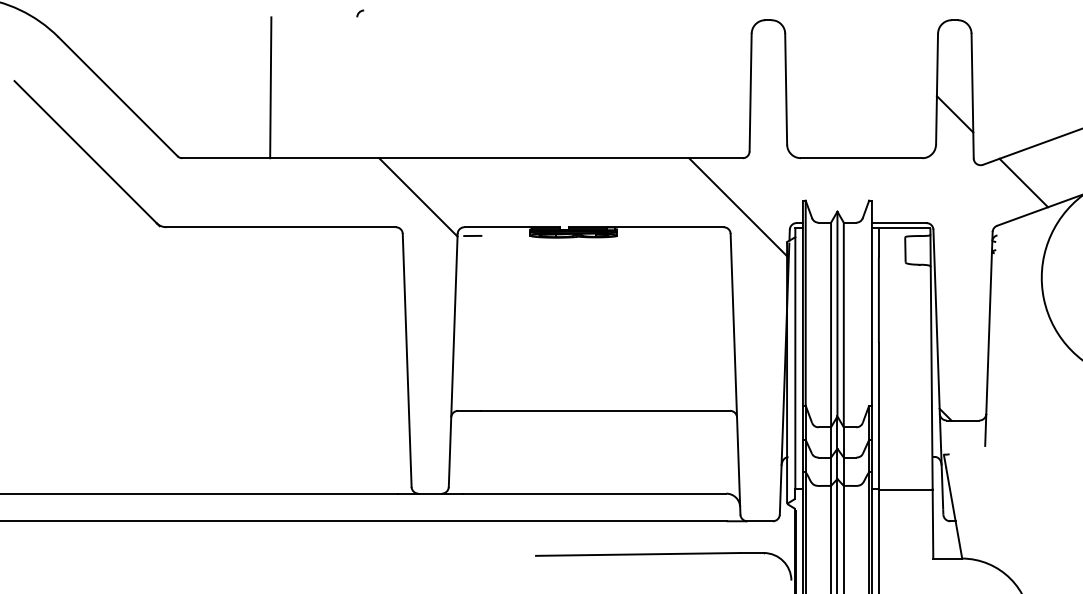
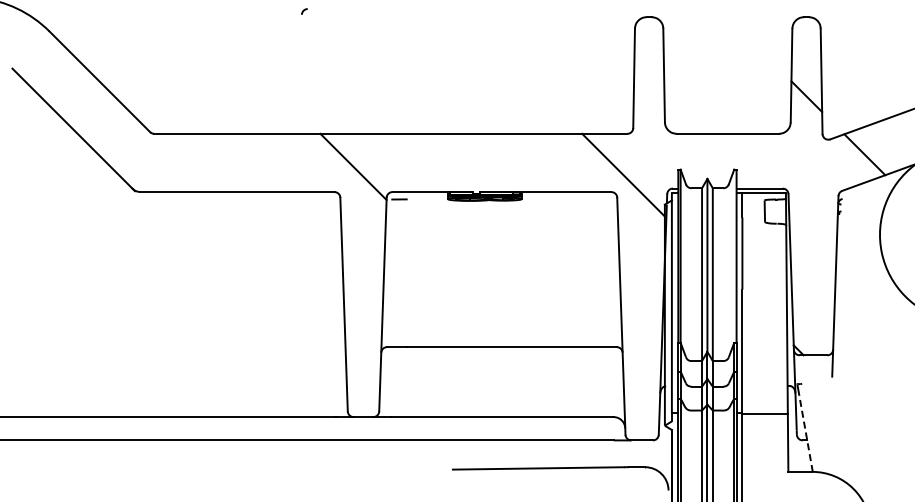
line: (270, 86) -> (228, 73), removed
line: (954, 513) -> (806, 433), solid -> dashed

